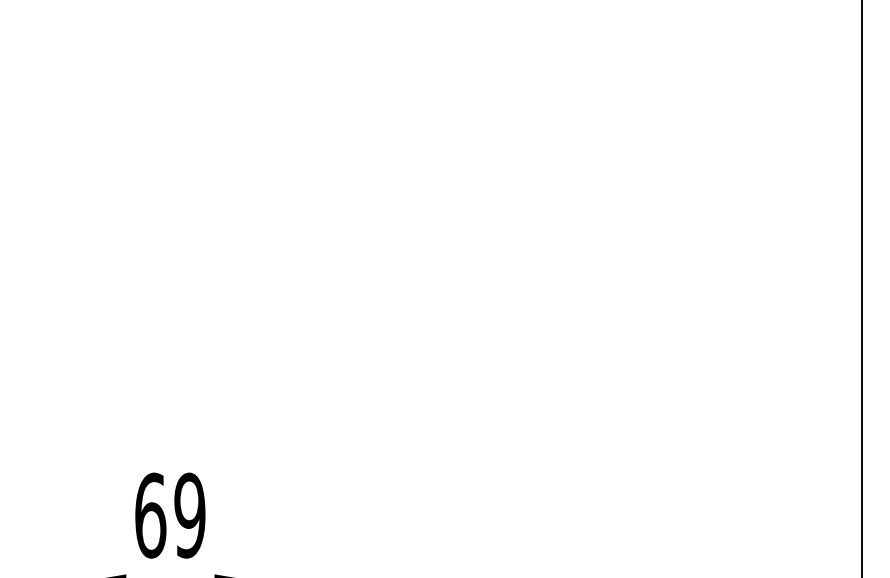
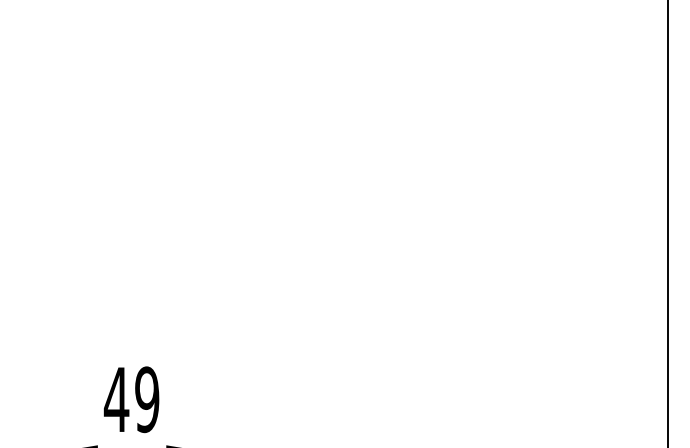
text: (150, 515) -> (116, 399), 69 -> 49

